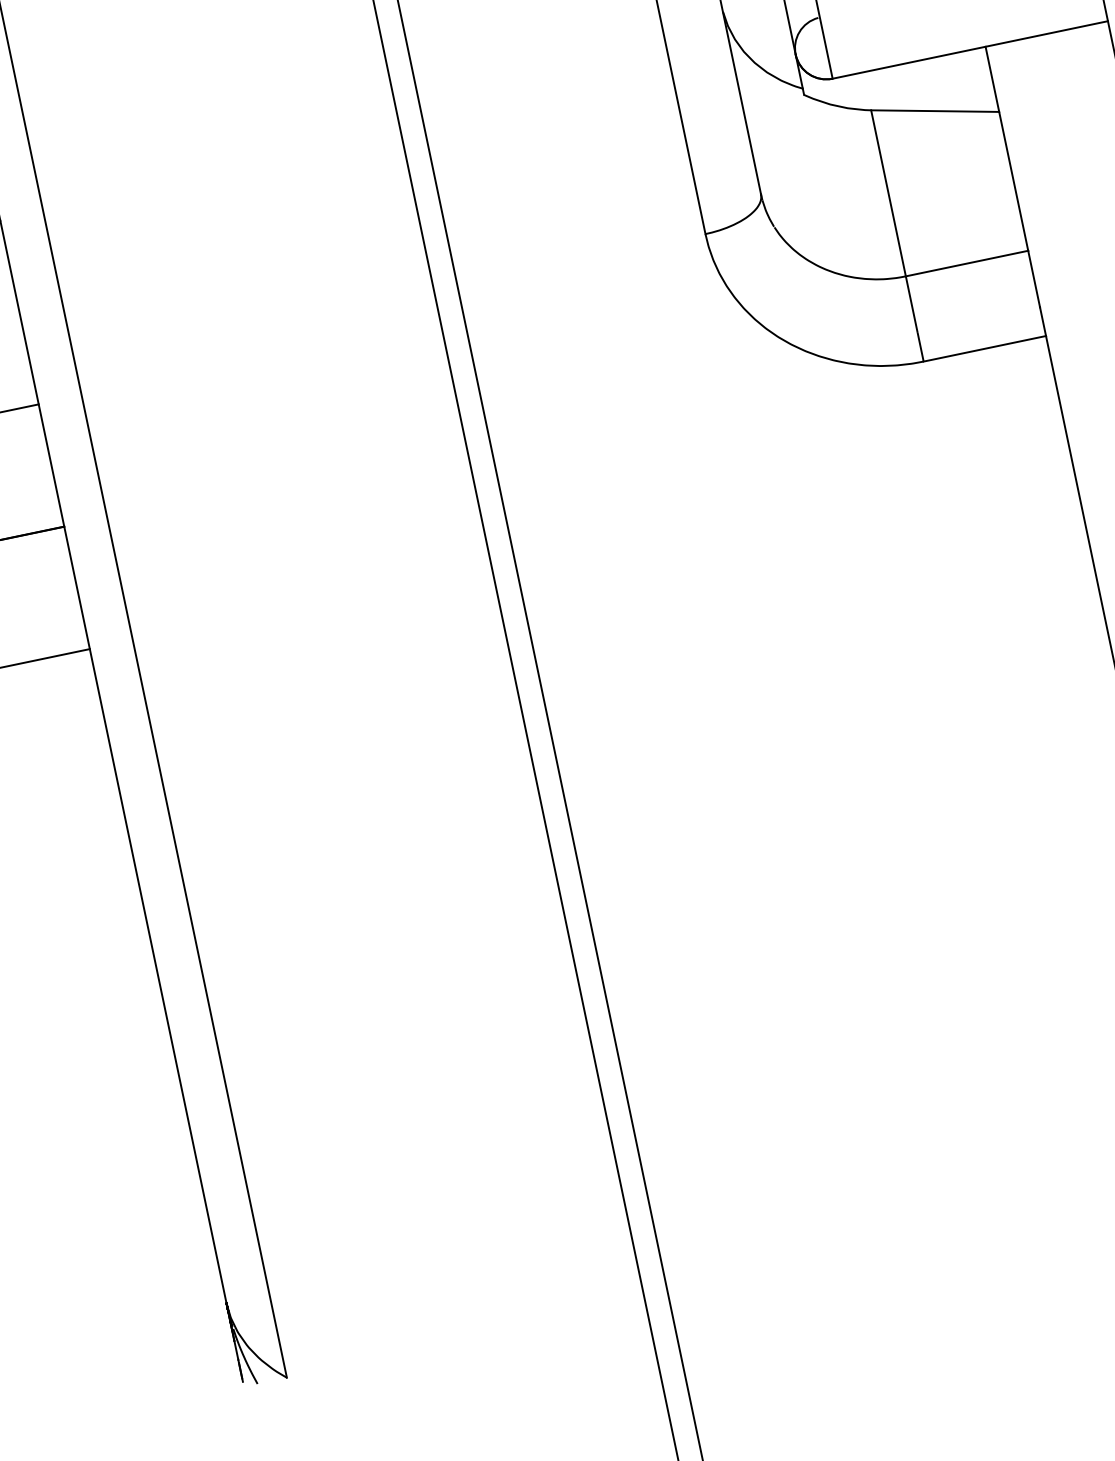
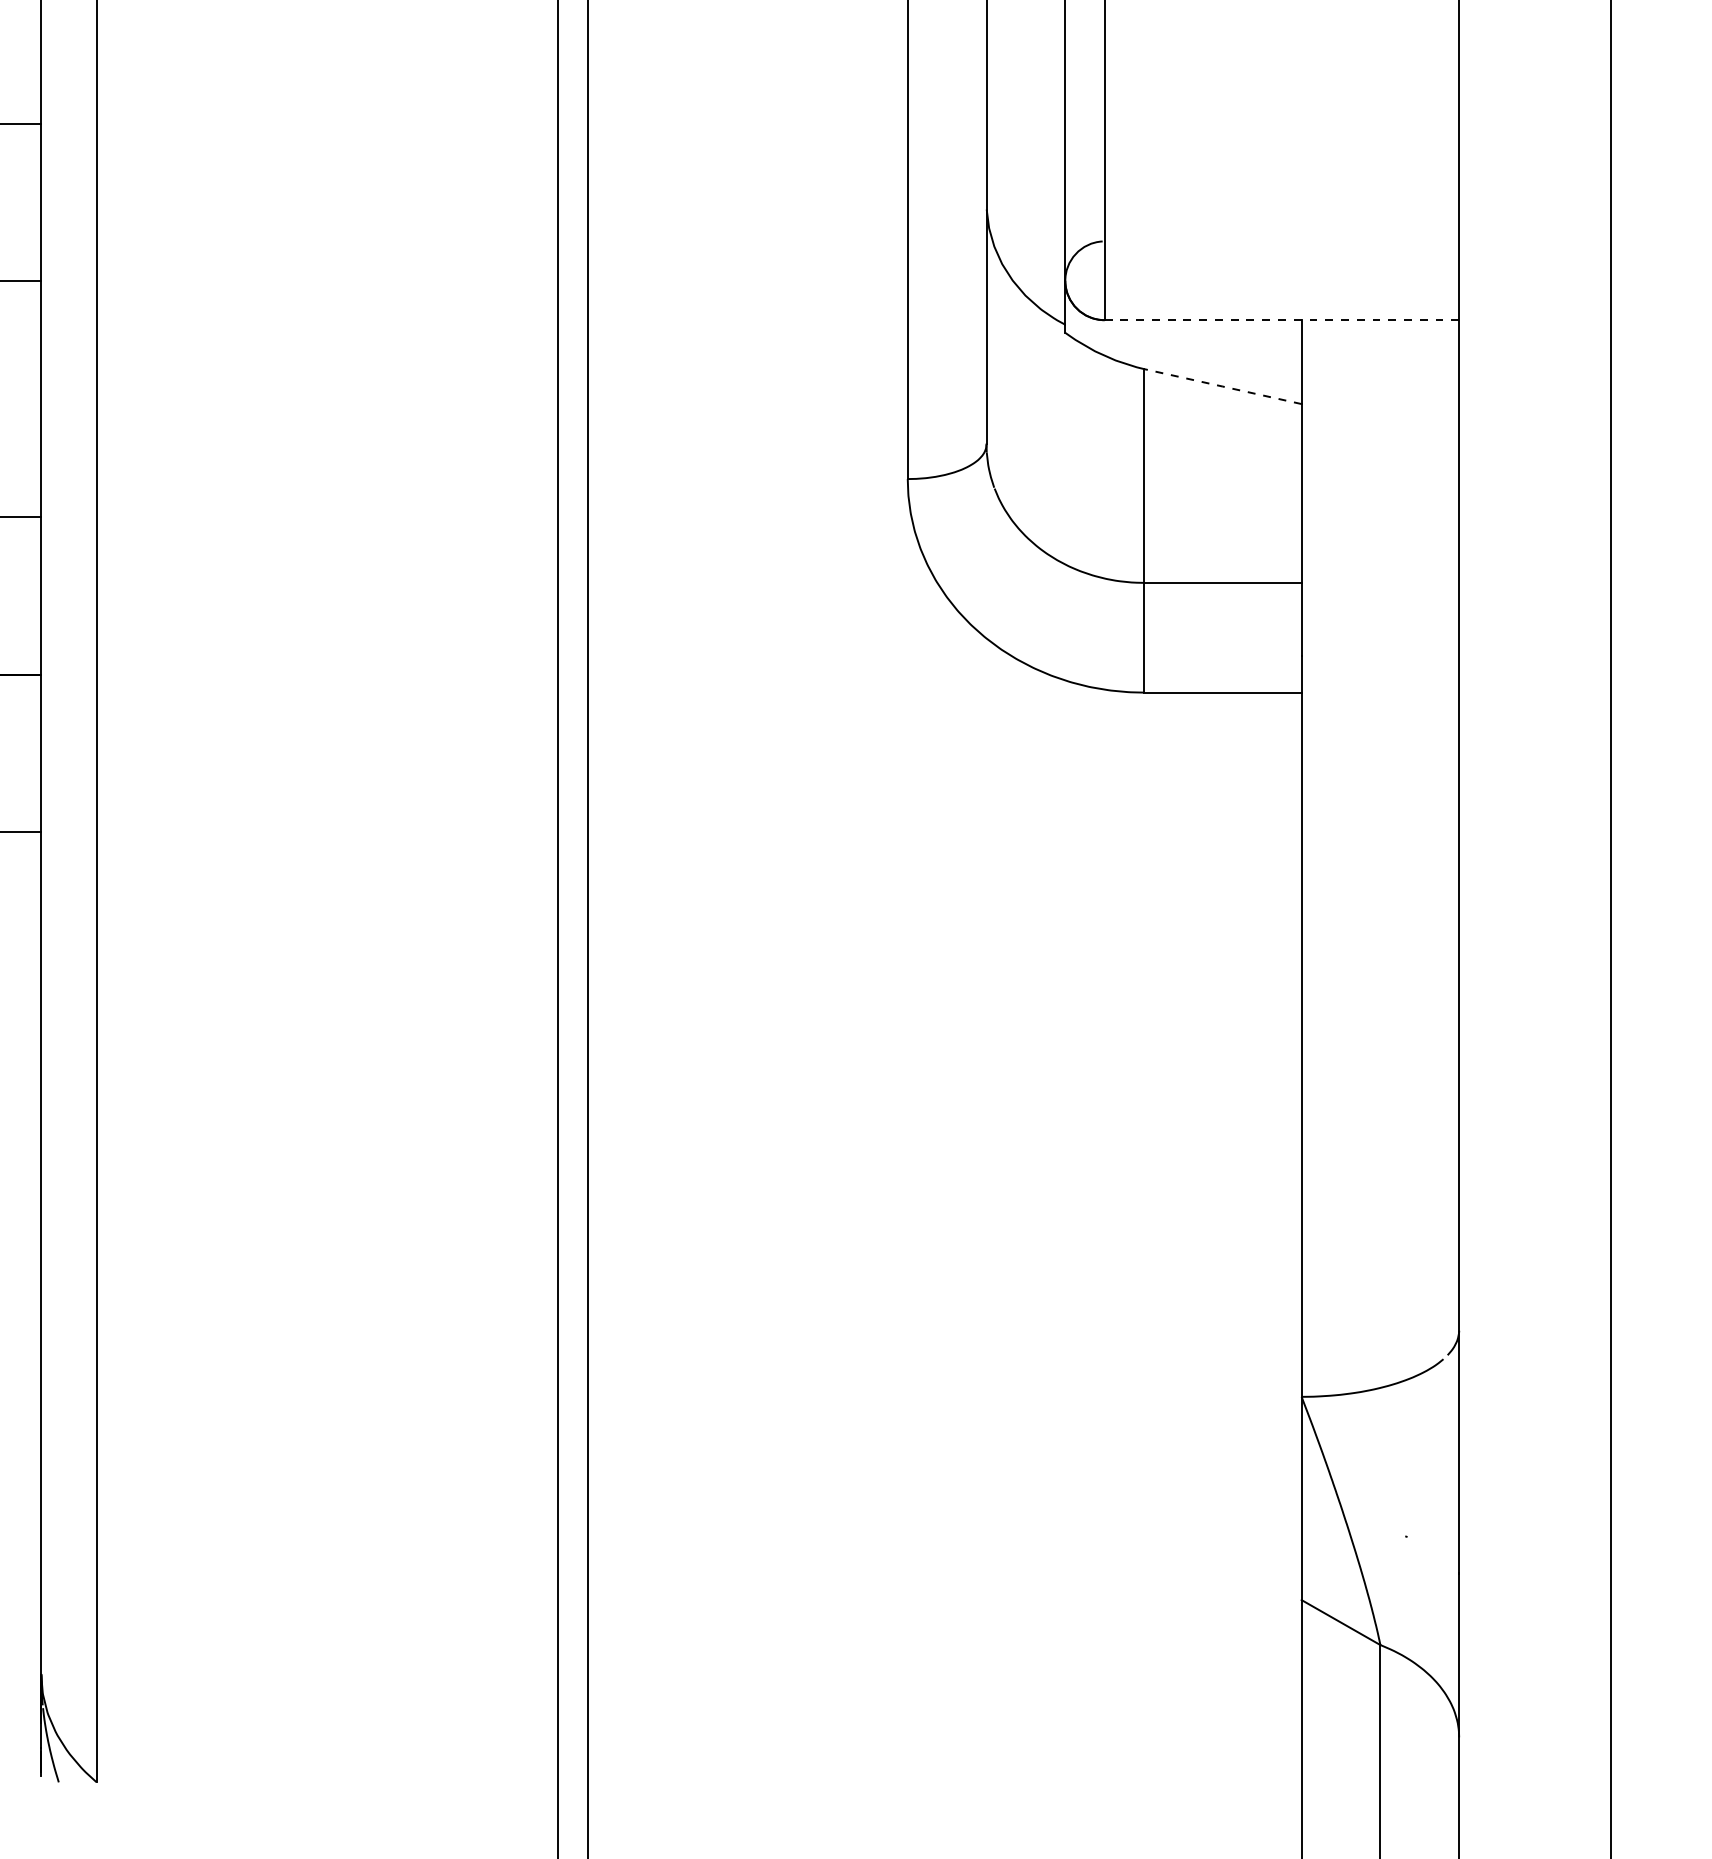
line: (970, 50) -> (1281, 320), solid -> dashed
line: (934, 111) -> (1222, 386), solid -> dashed

